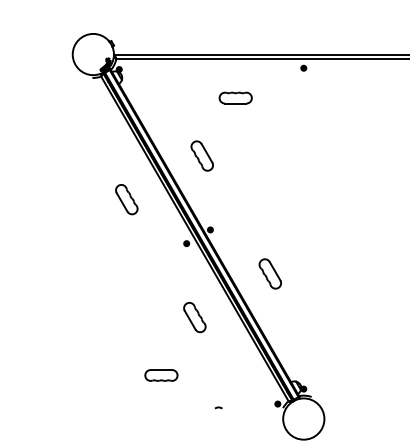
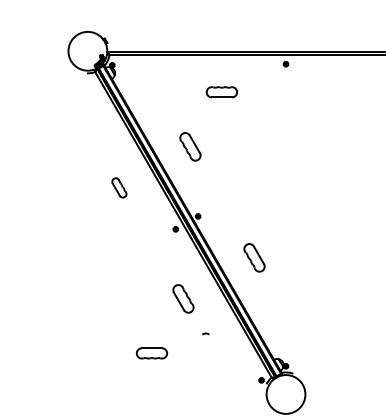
part: (126, 199) -> (119, 187), size x0.7
arc: (218, 407) -> (205, 333), moved

